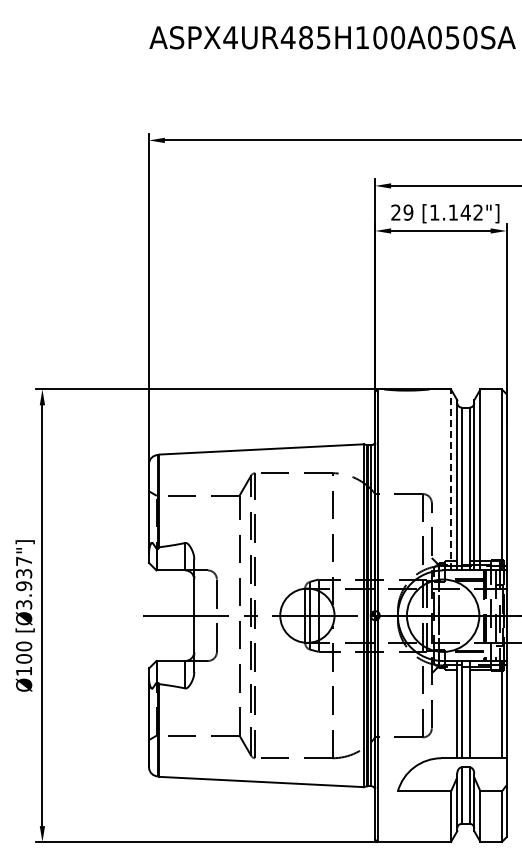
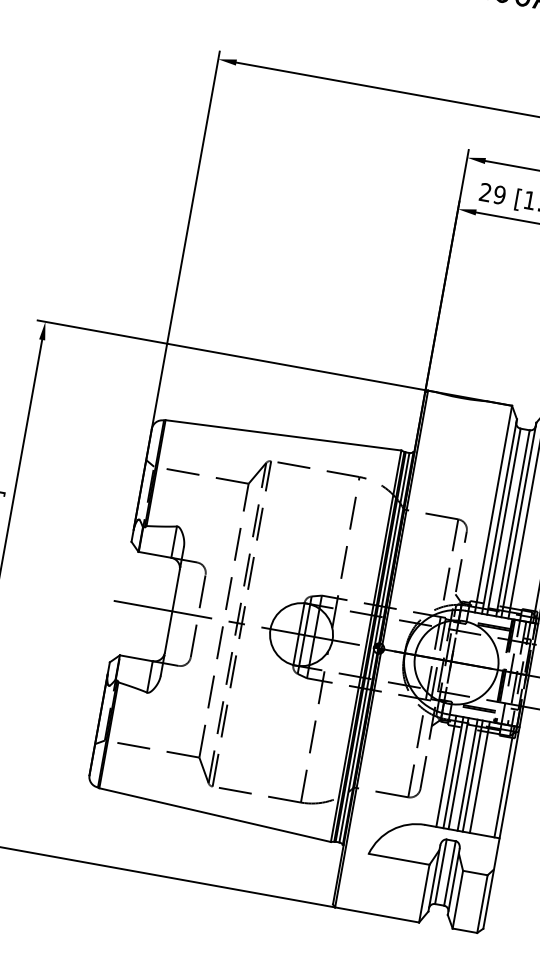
line: (451, 479) -> (494, 508), dashed -> solid
line: (451, 709) -> (446, 771), added
line: (474, 709) -> (473, 776), added
line: (480, 709) -> (479, 777), added

